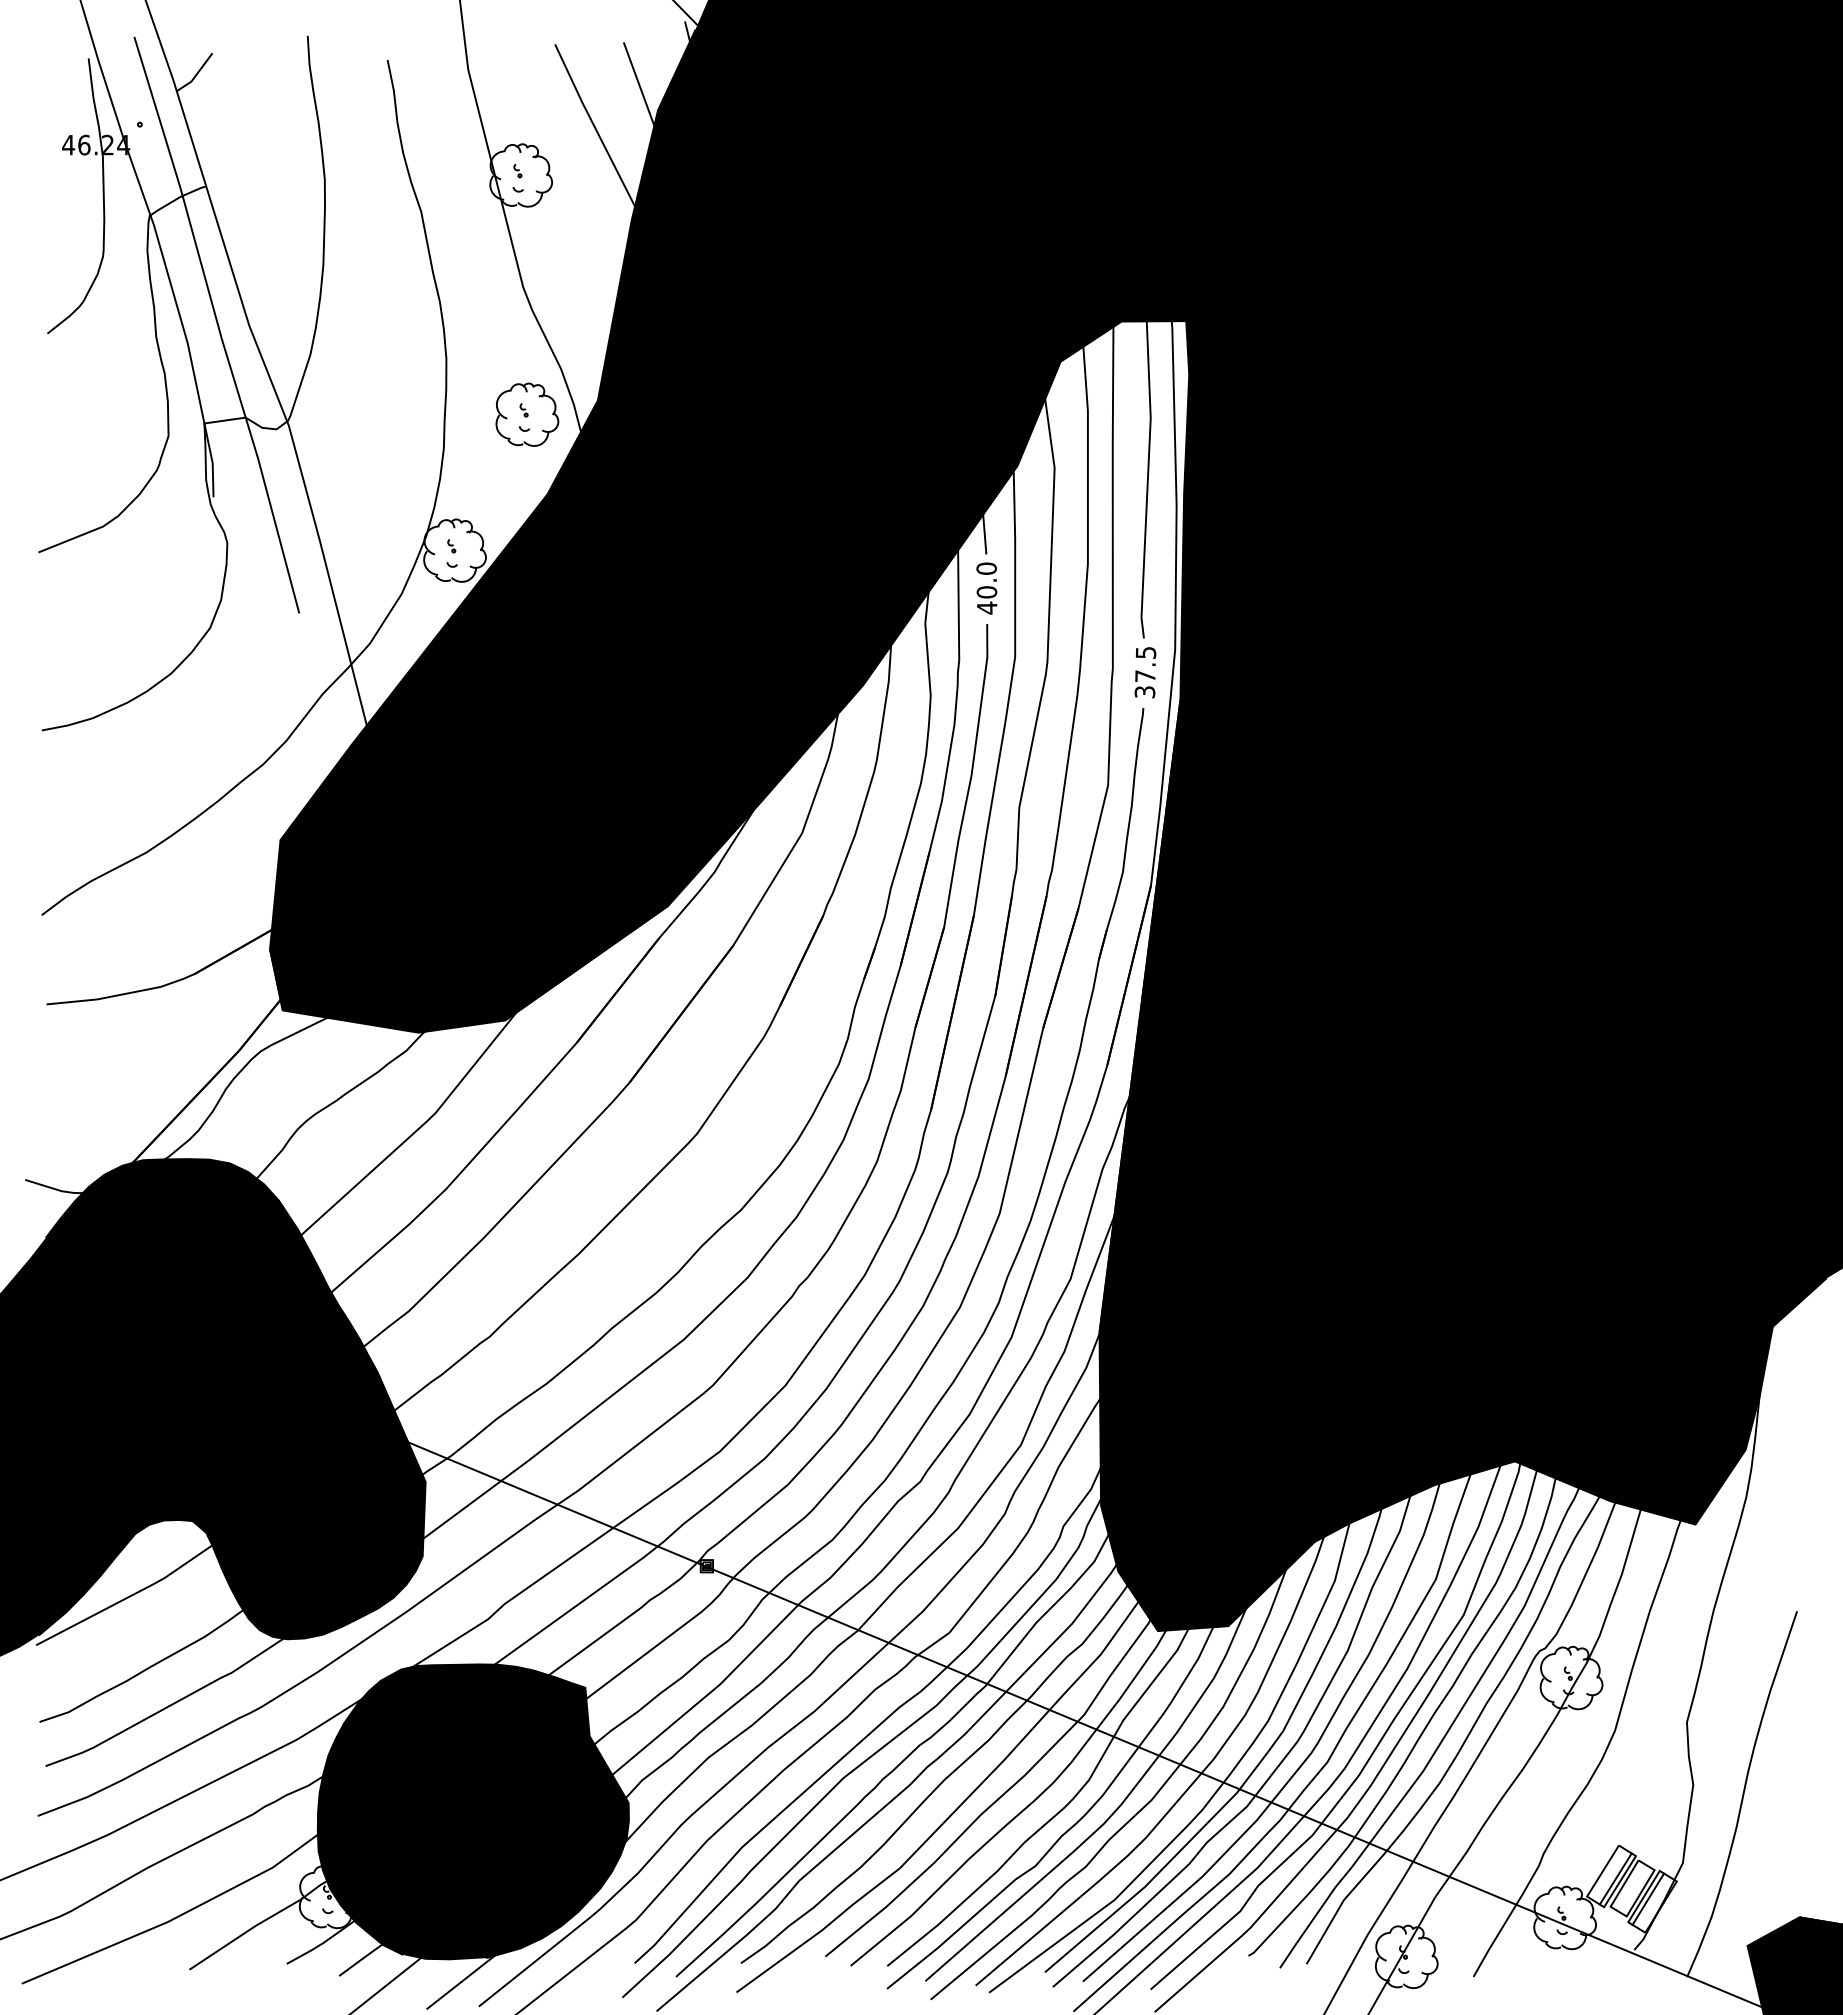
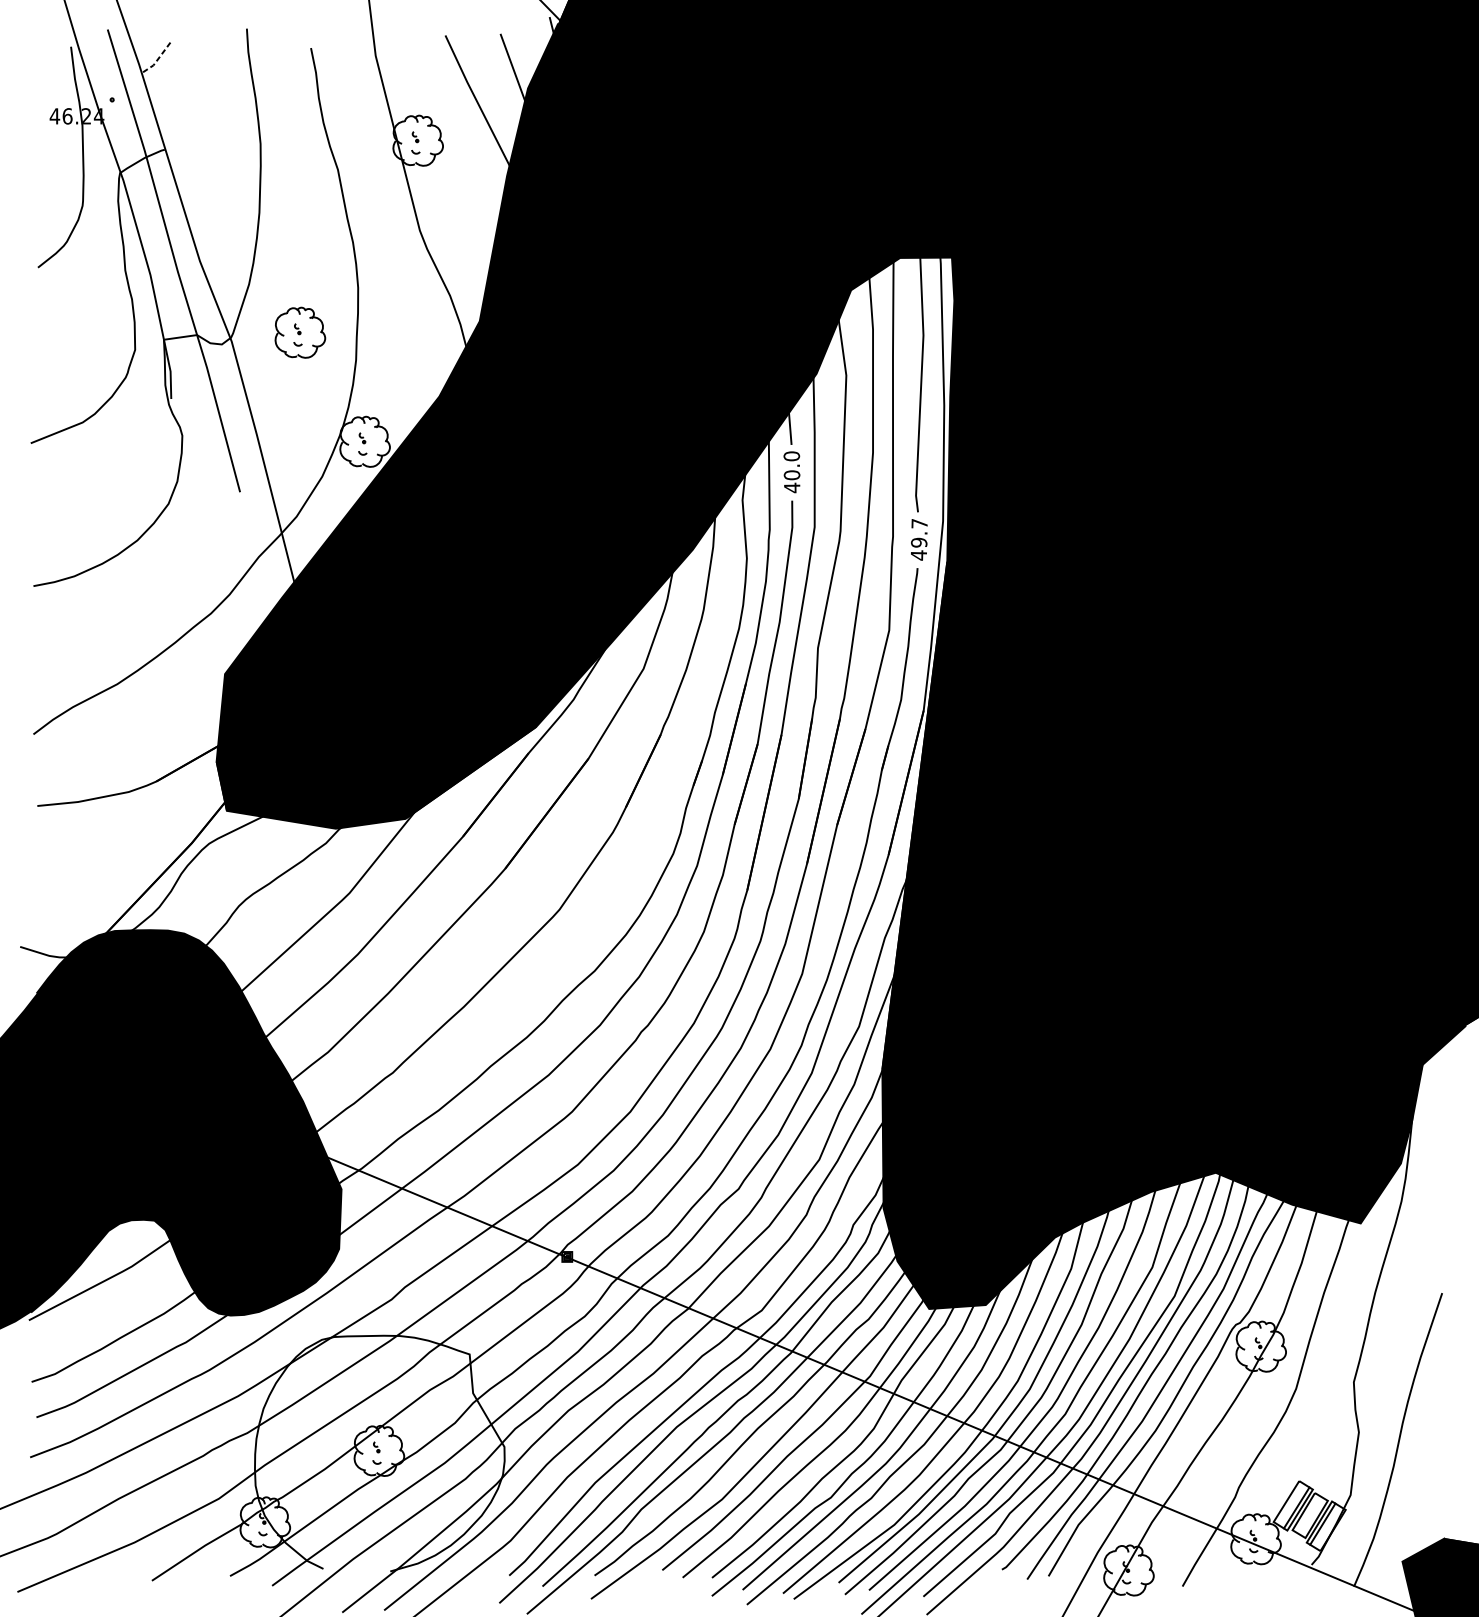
line: (196, 75) -> (157, 60), solid -> dashed
part: (527, 414) -> (300, 332), moved
text: (1145, 672) -> (919, 539), 37.5 -> 49.7
fill: (472, 1812) -> (379, 1454), removed

